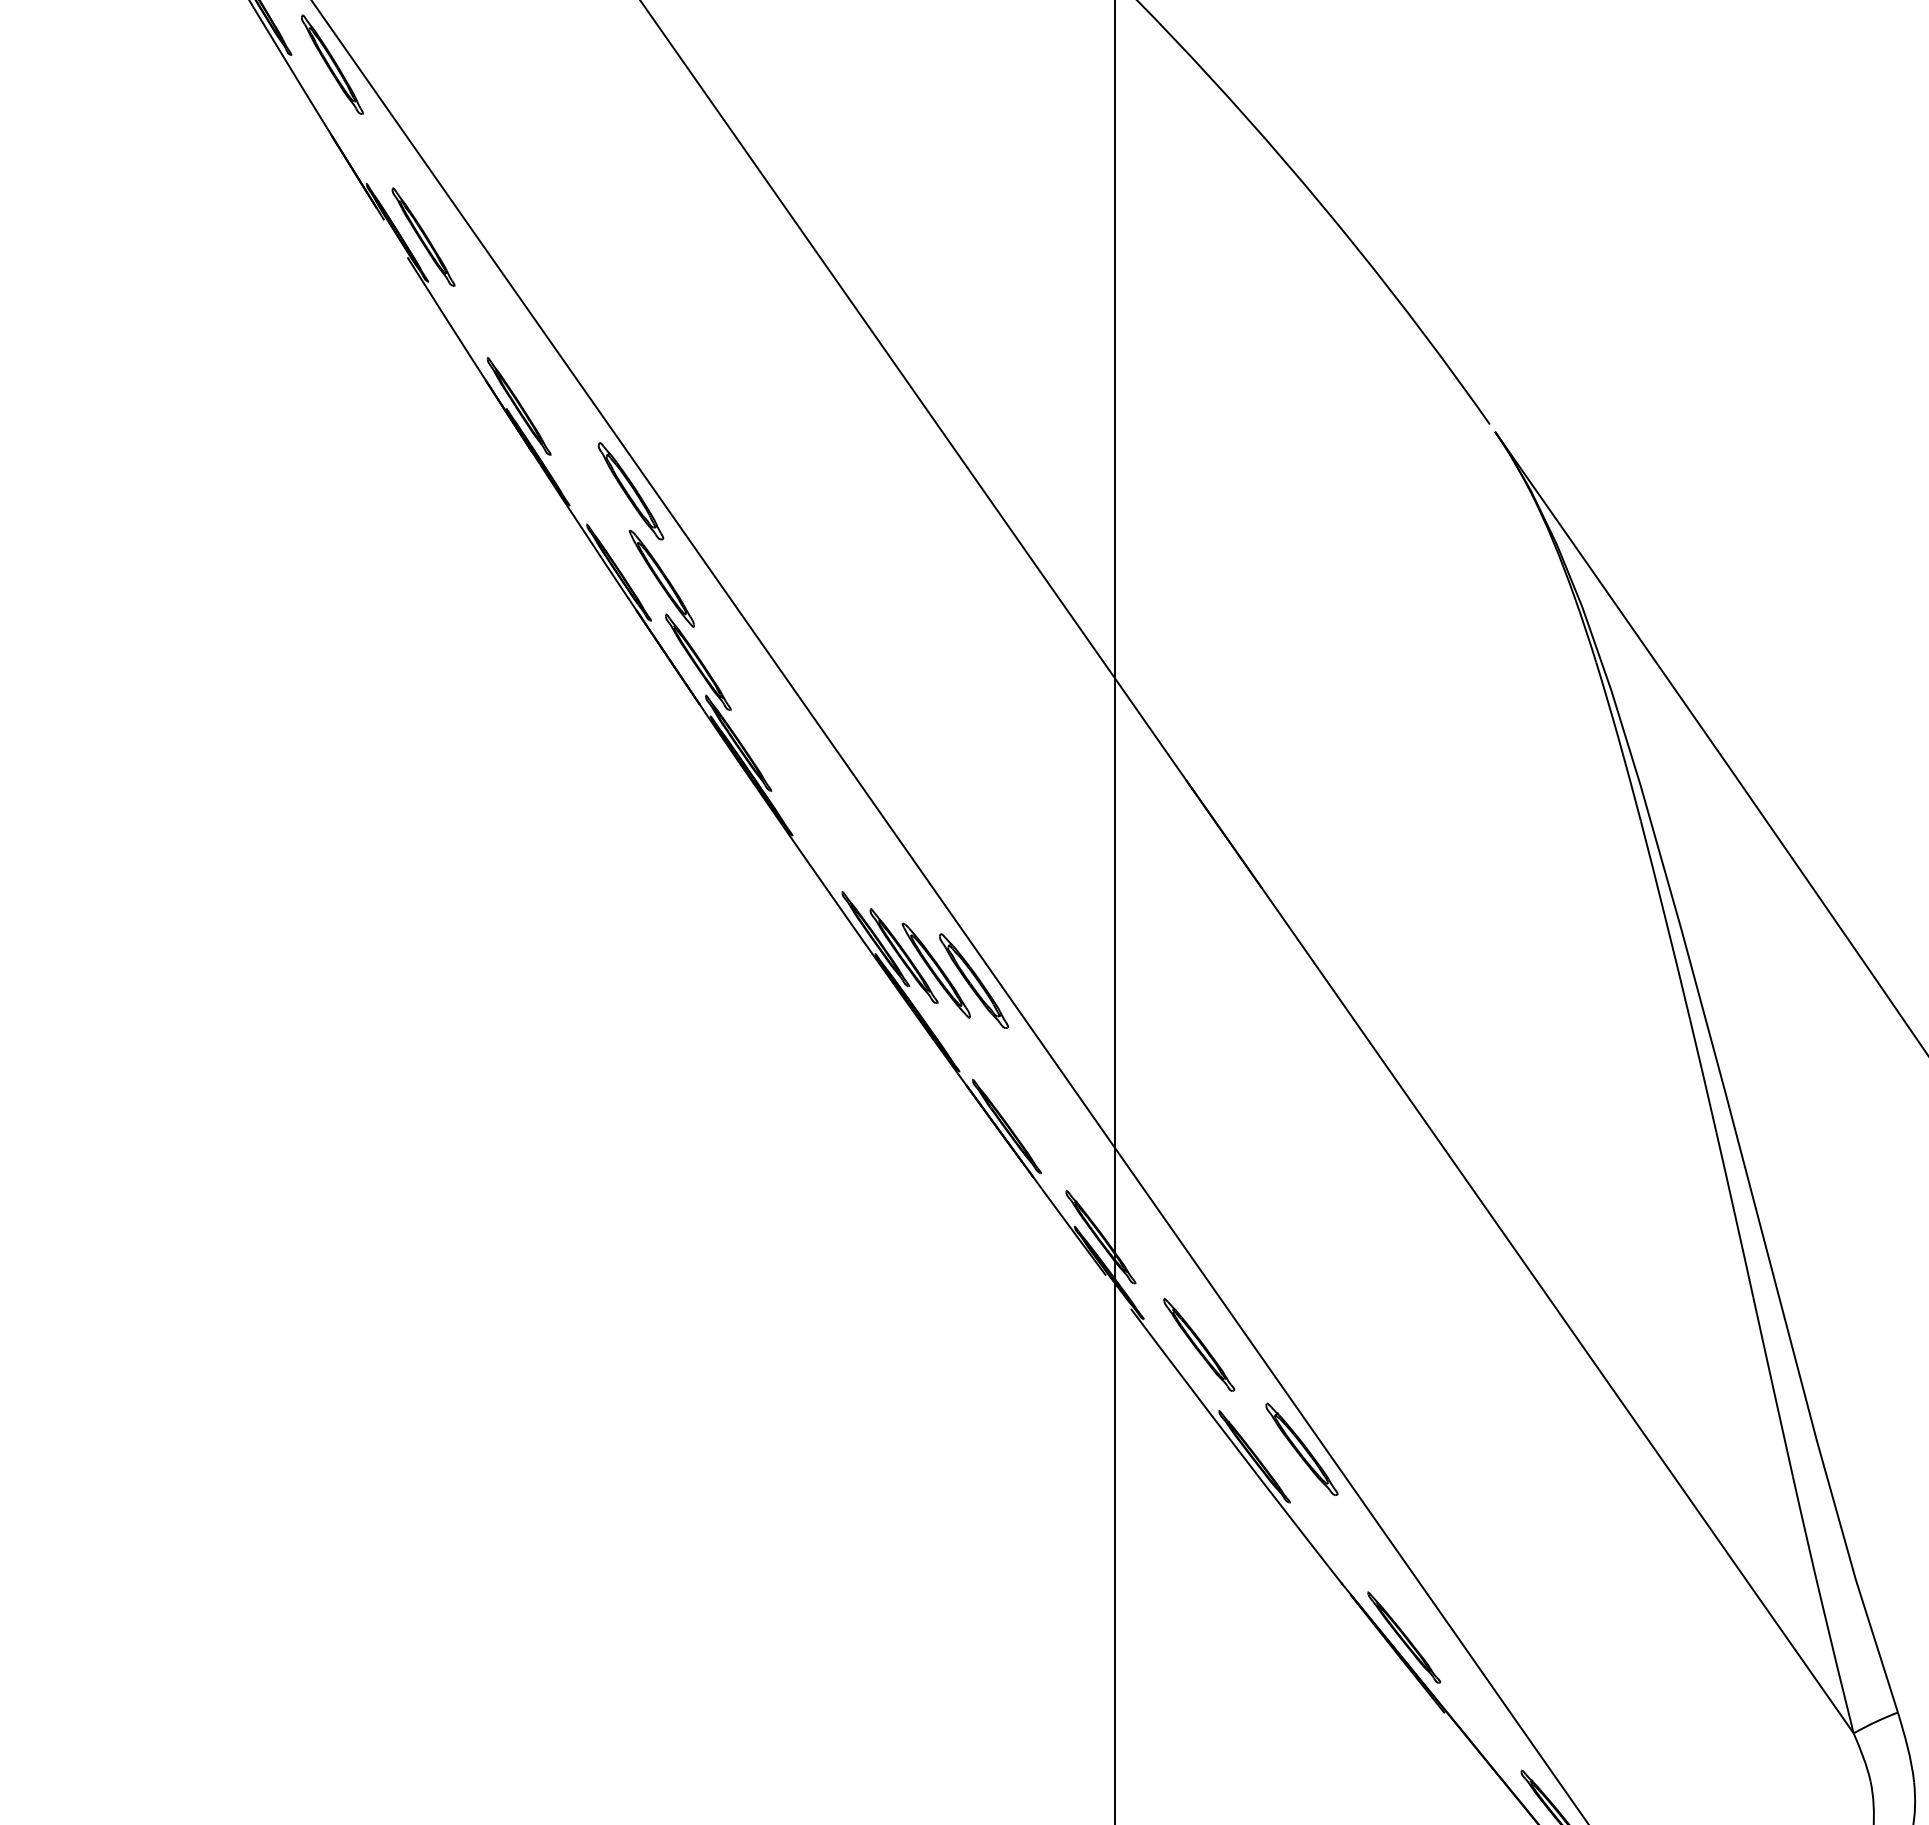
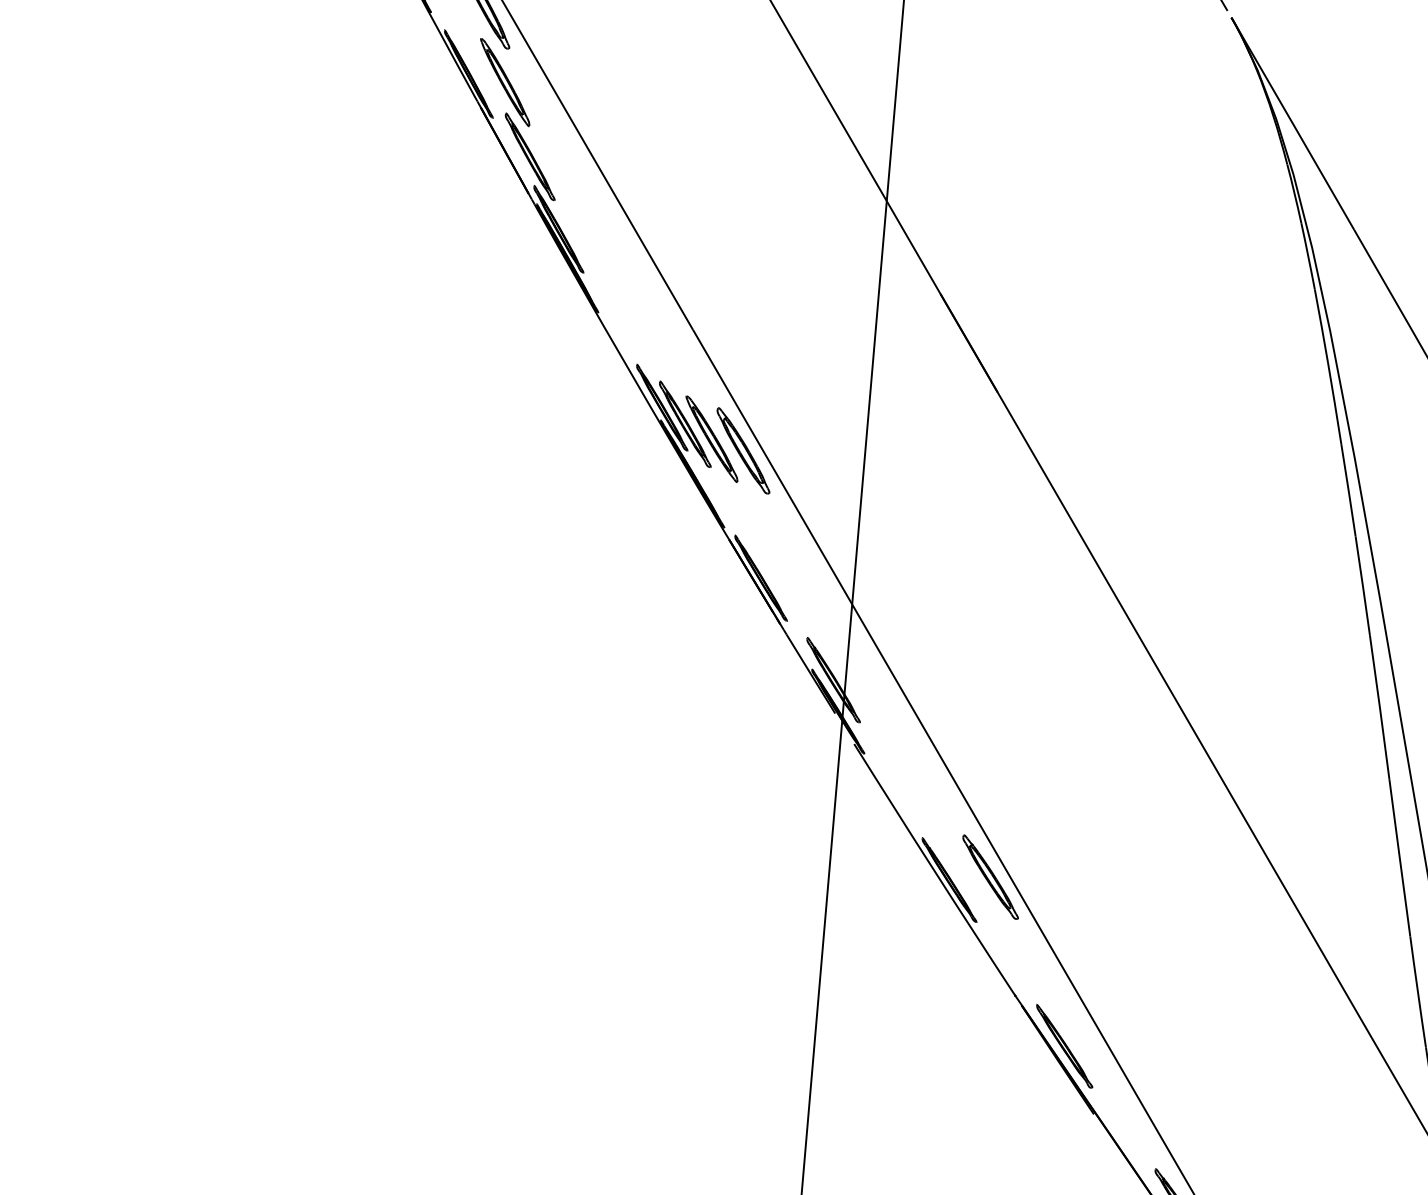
part: (1199, 1344) -> (910, 779), removed

